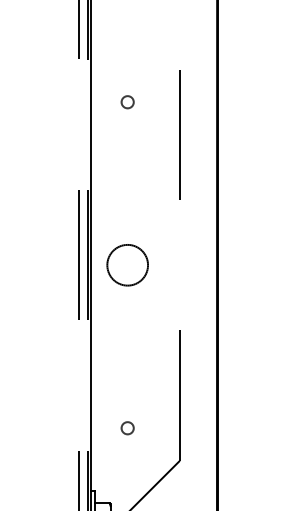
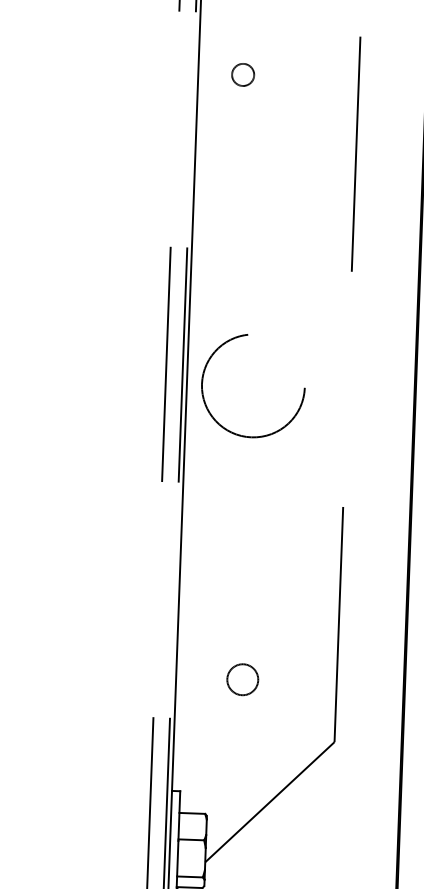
circle: (127, 102) -> (242, 75), moved
circle: (127, 264) -> (253, 384), size x1.4
circle: (127, 428) -> (242, 680), size x1.4

